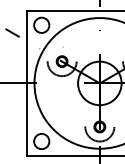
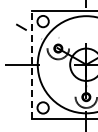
line: (27, 83) -> (32, 64), solid -> dashed

